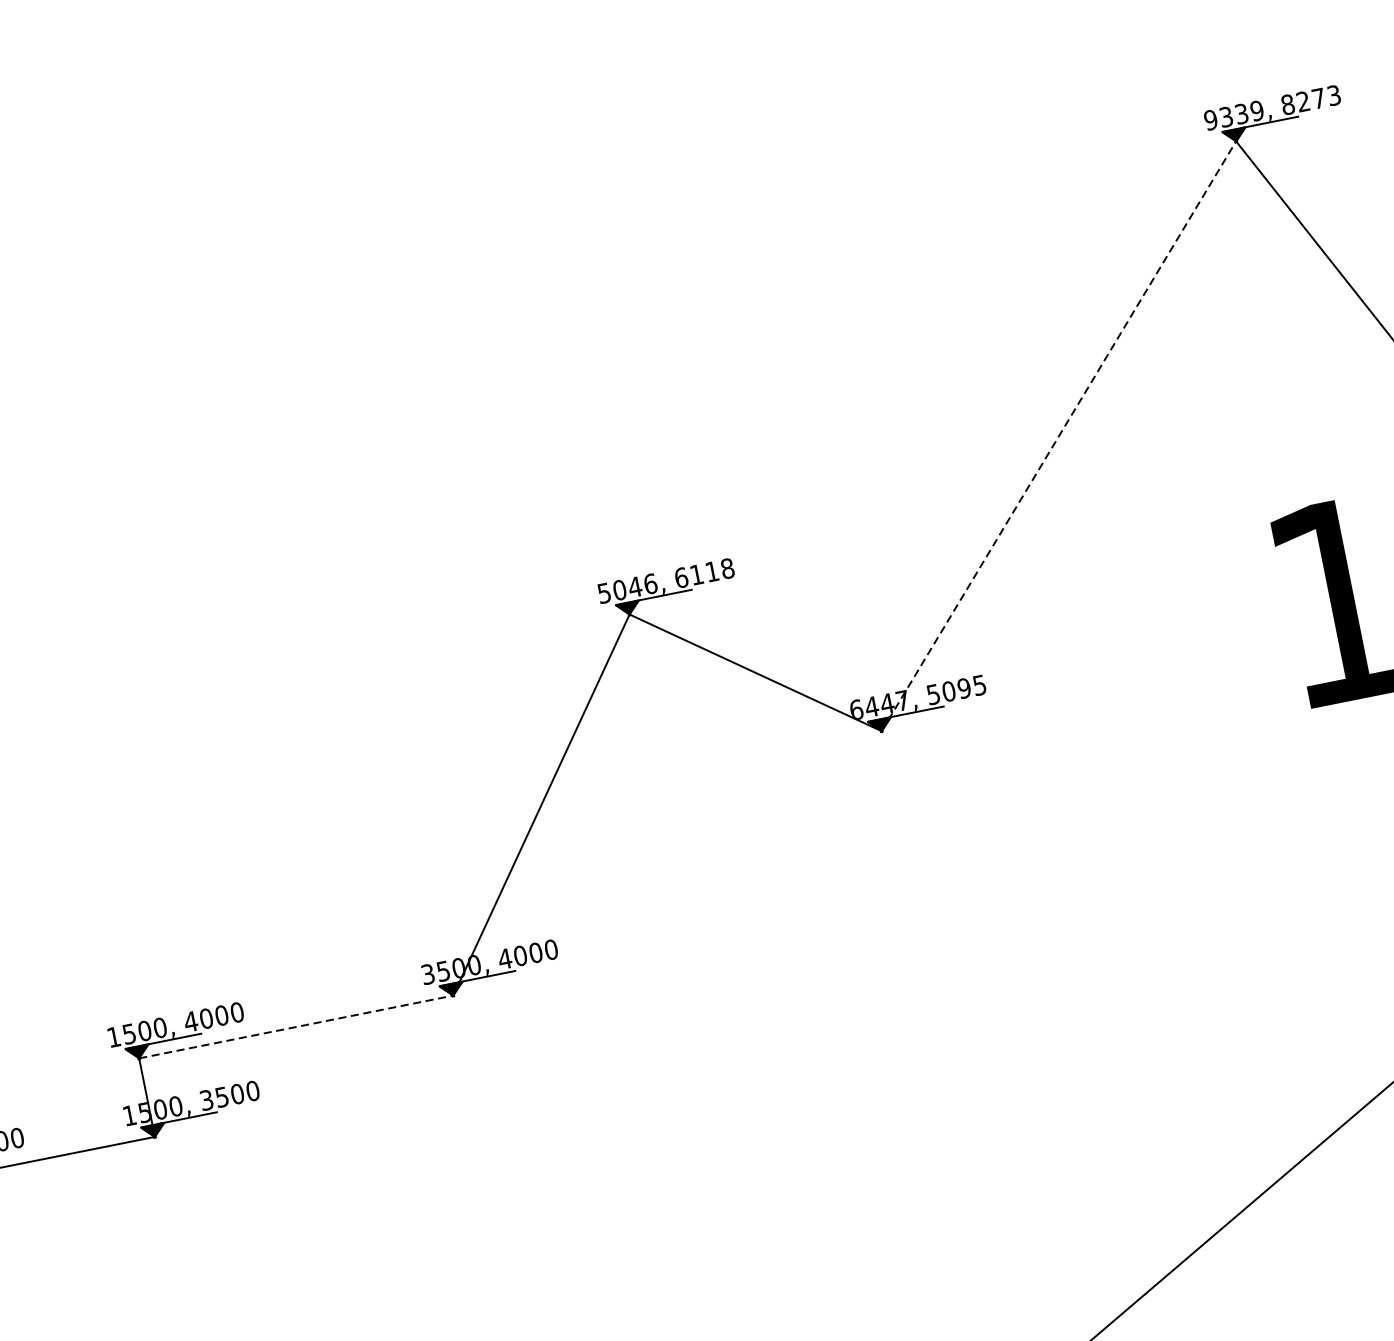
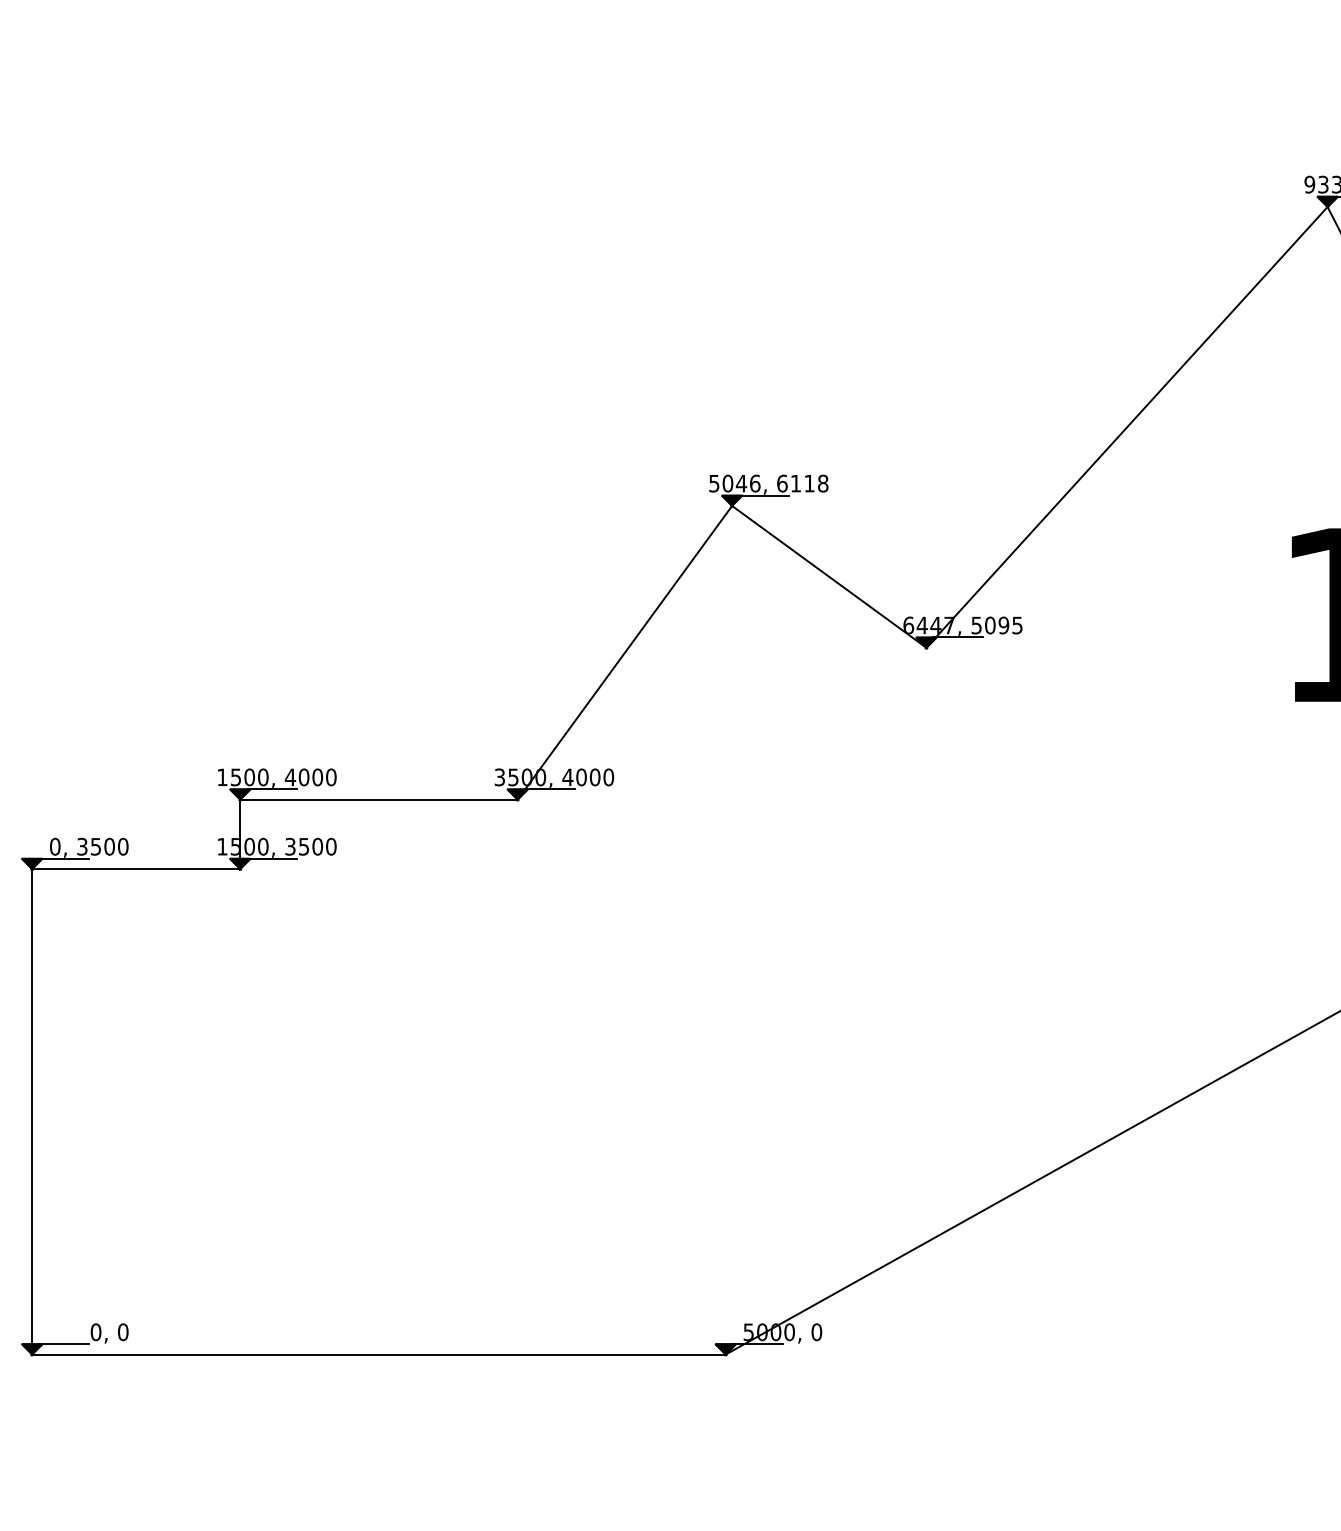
line: (1059, 436) -> (1127, 427), dashed -> solid
line: (295, 1026) -> (378, 799), dashed -> solid

